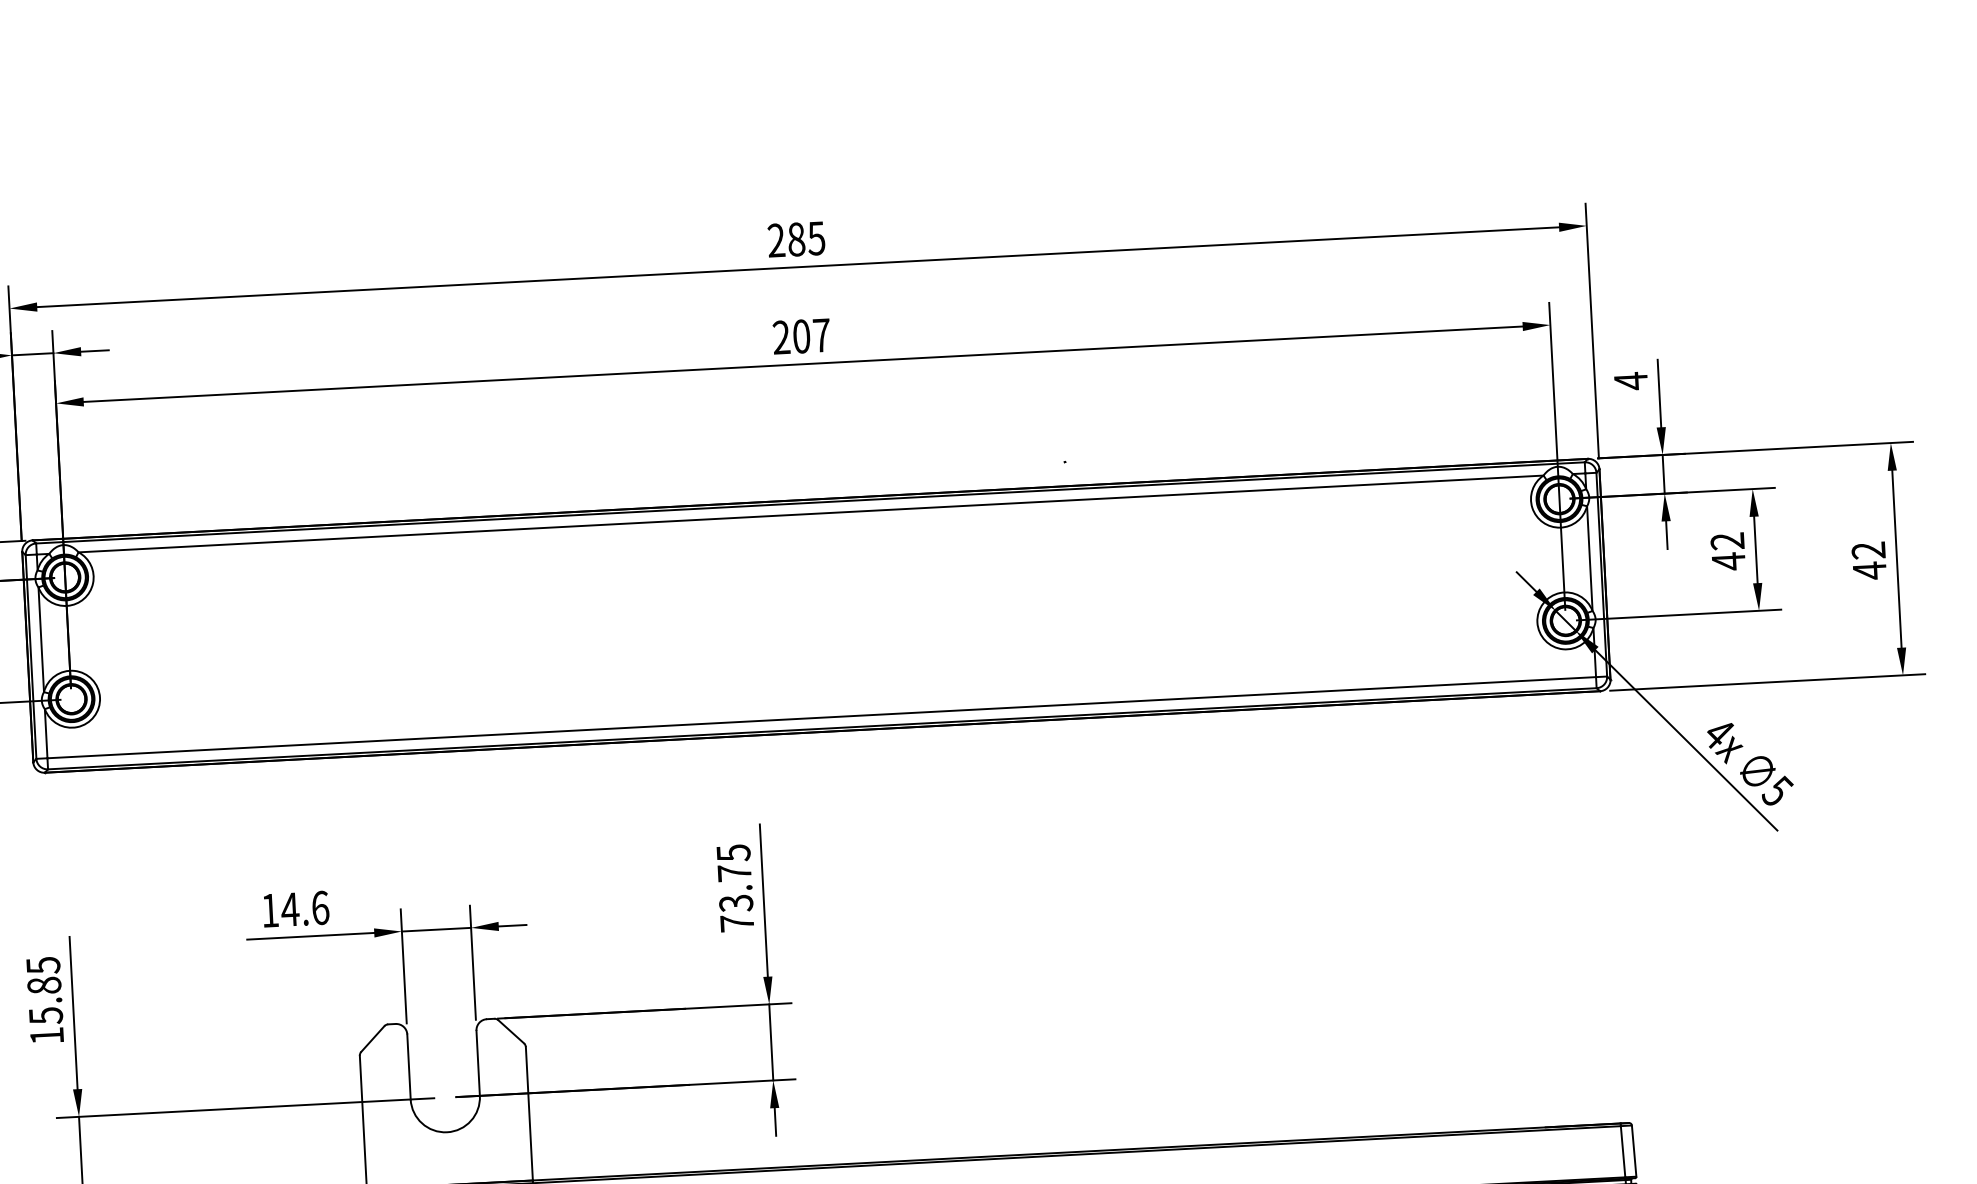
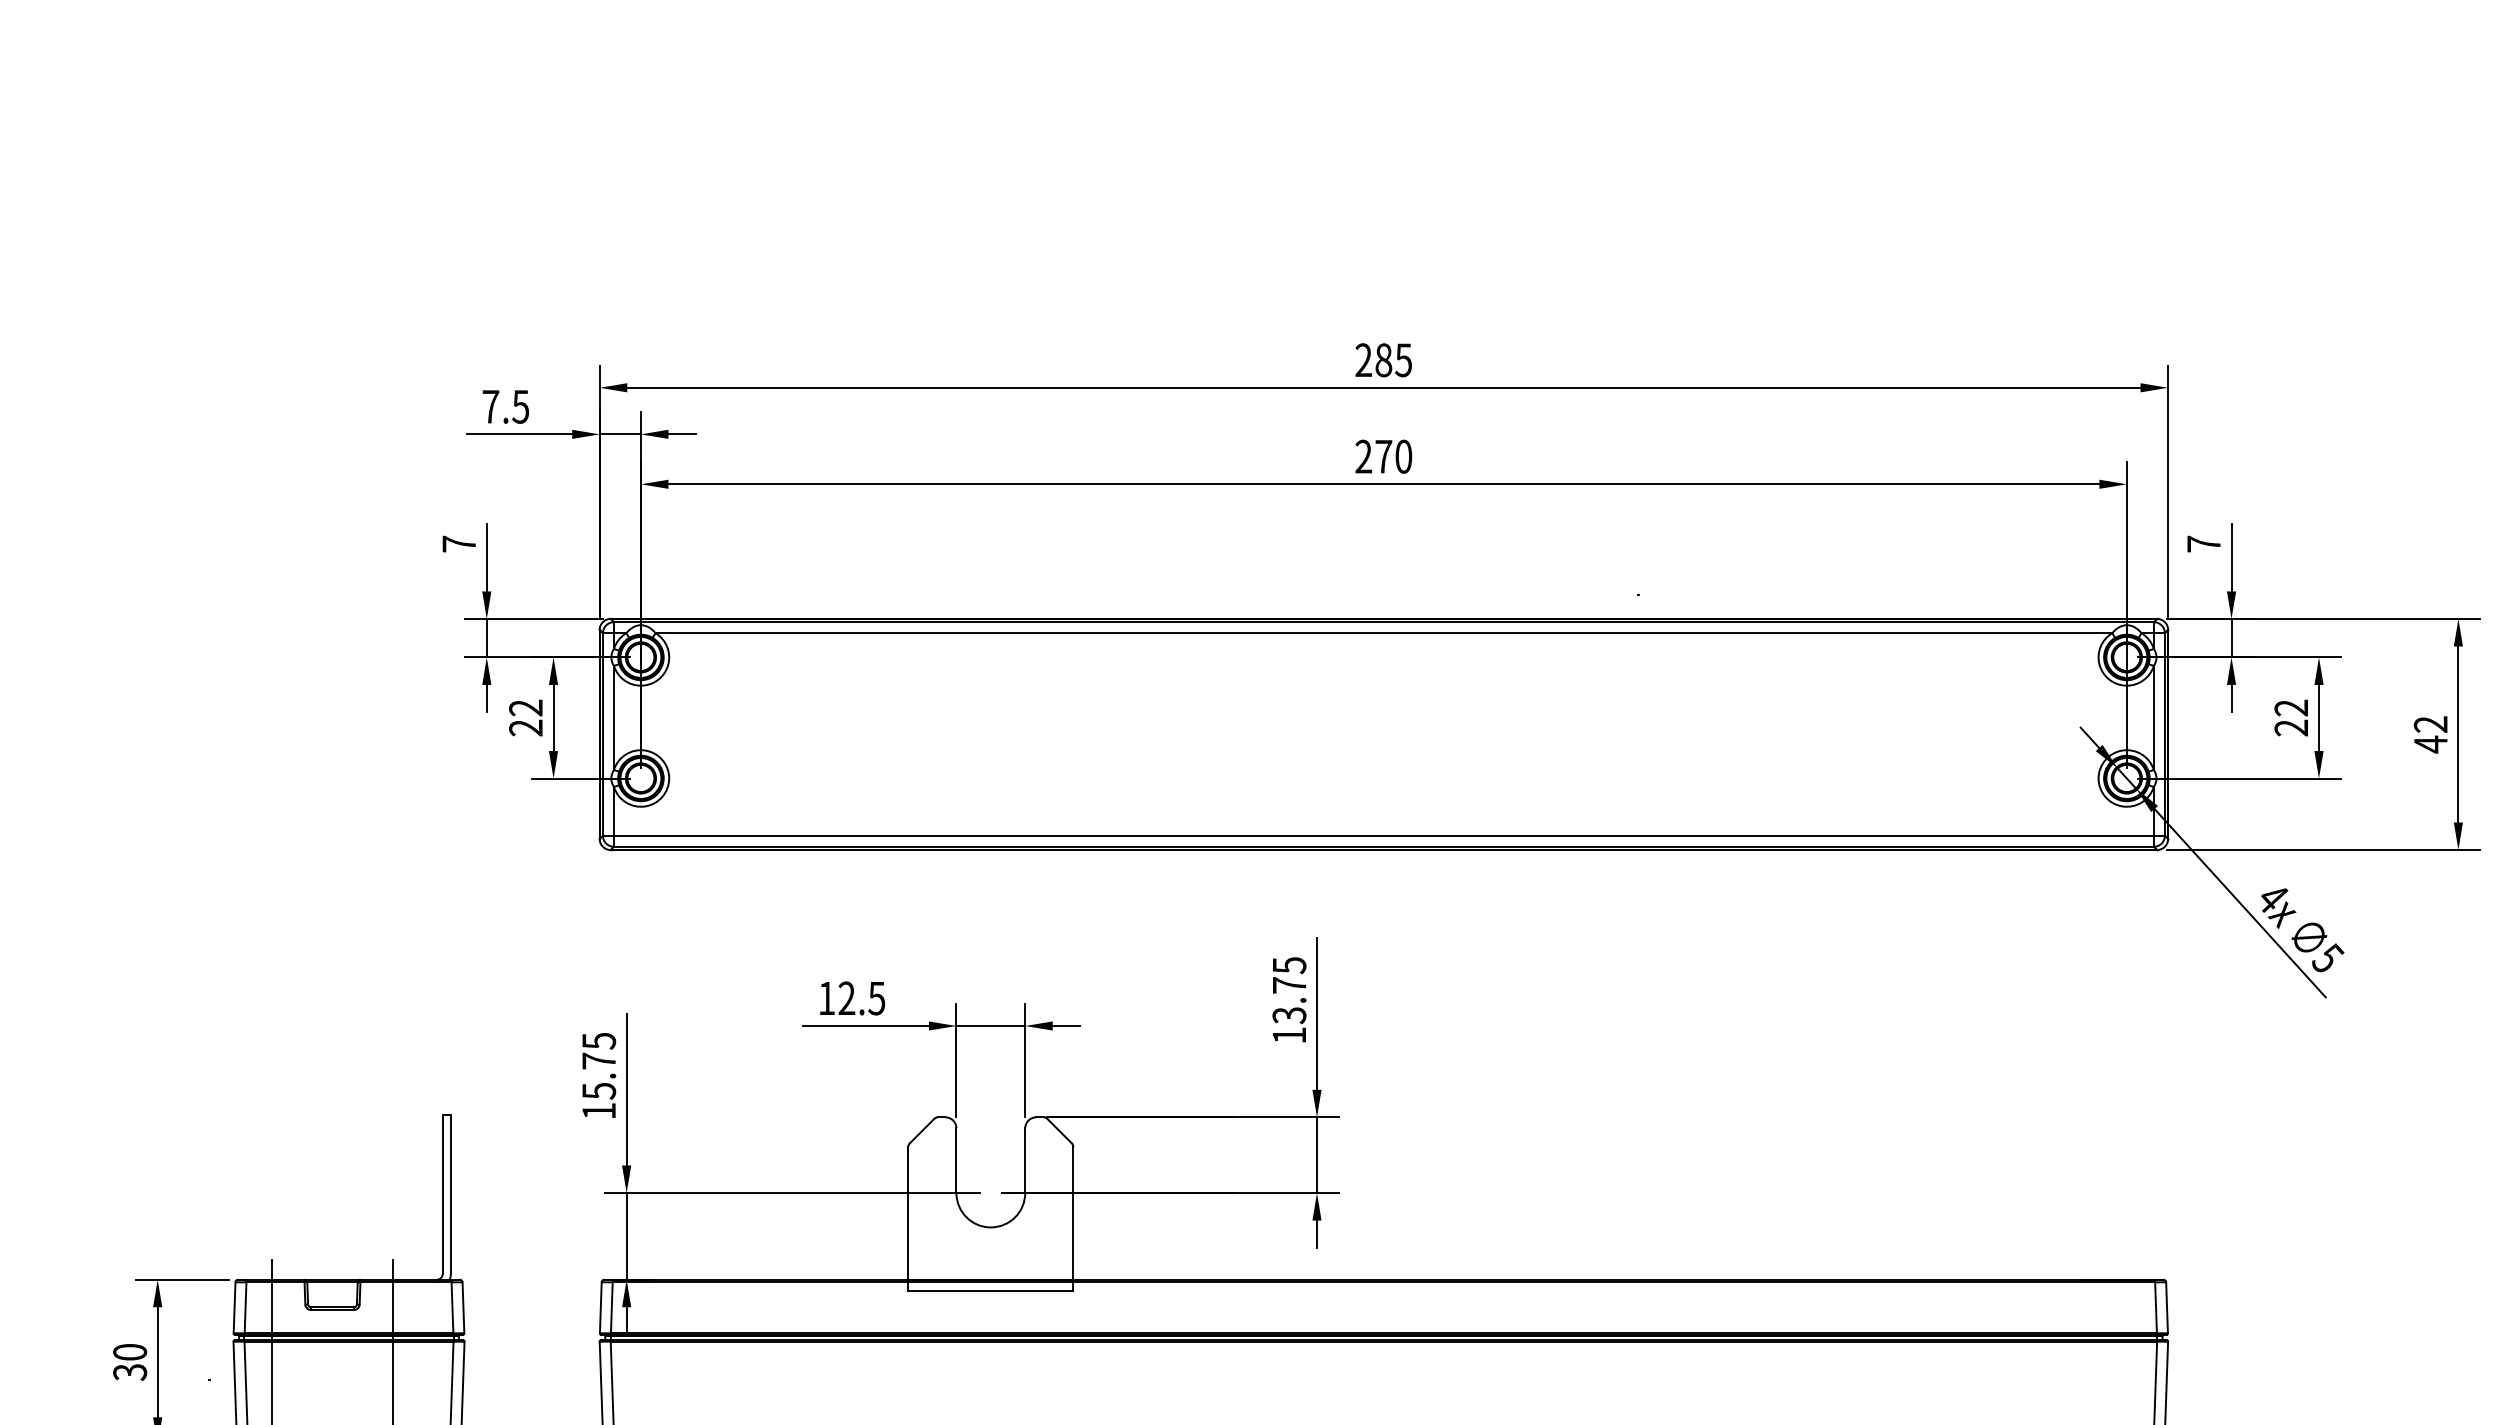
text: (811, 335) -> (1393, 456), 207 -> 270
text: (1630, 381) -> (2203, 544), 4 -> 7
text: (1727, 562) -> (2290, 728), 42 -> 22
text: (304, 908) -> (861, 998), 14.6 -> 12.5
text: (737, 923) -> (1289, 1035), 73.75 -> 13.75
text: (44, 985) -> (599, 1060), 15.85 -> 15.75

